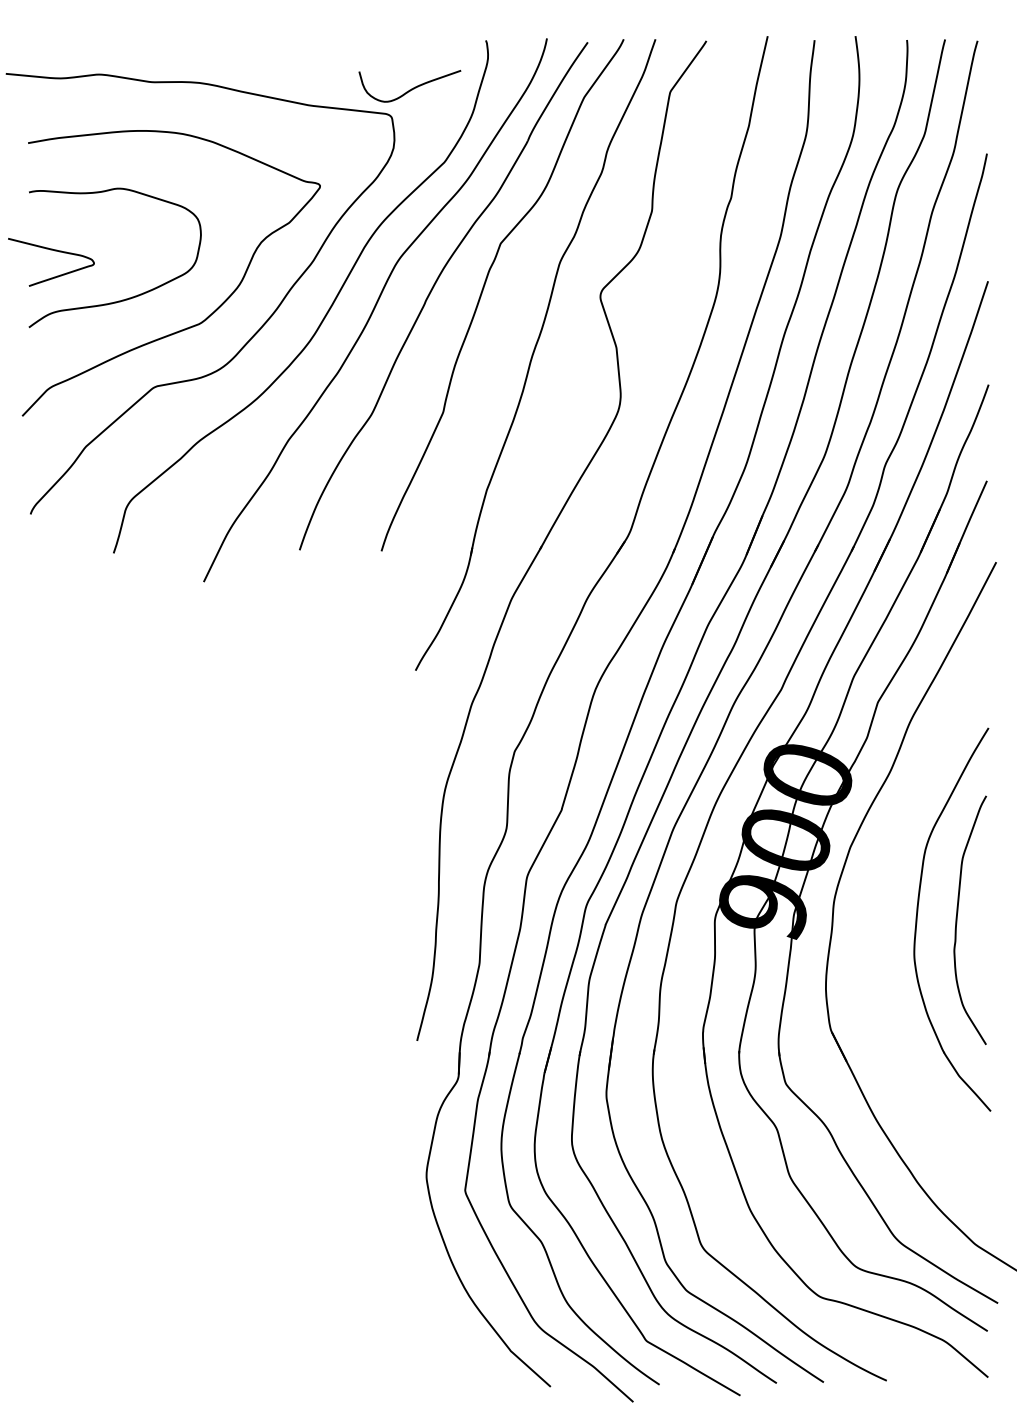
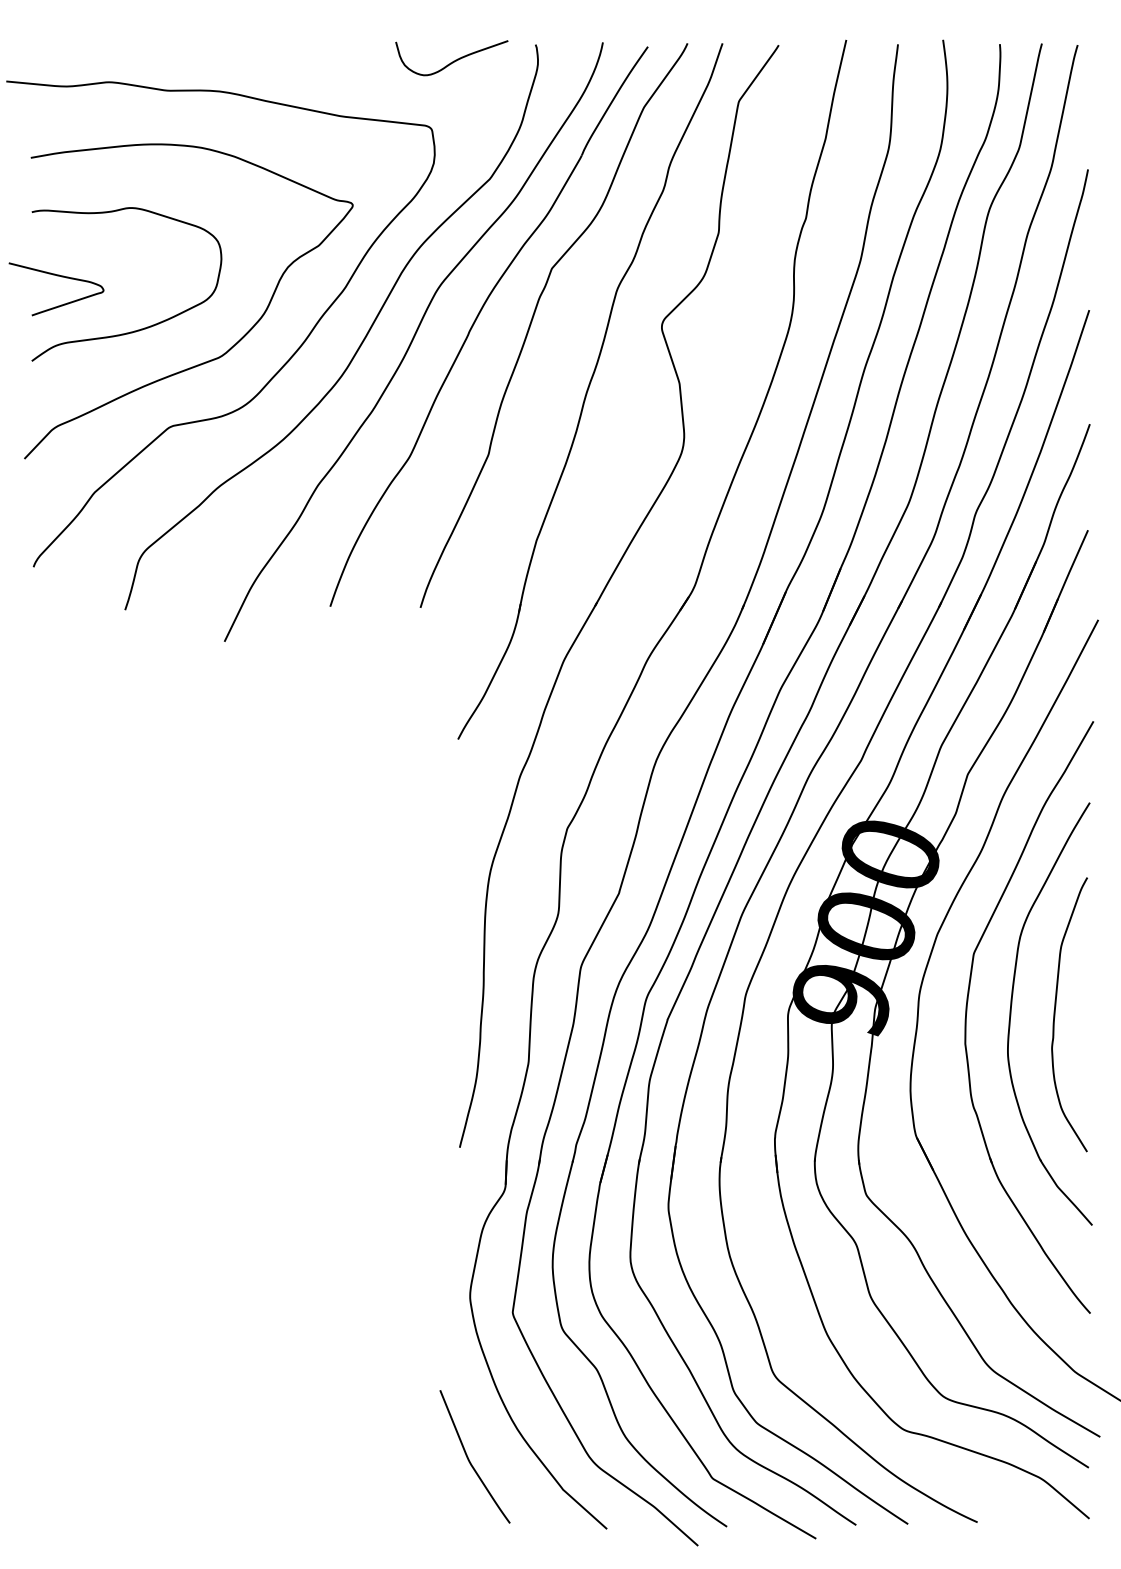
curve: (411, 88) -> (453, 60), moved
part: (877, 918) -> (967, 1012), added
curve: (425, 1323) -> (469, 1459), added

